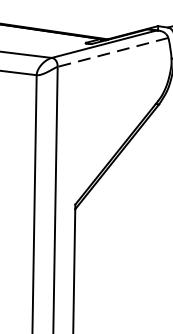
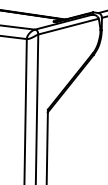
line: (113, 52) -> (68, 26), dashed -> solid

